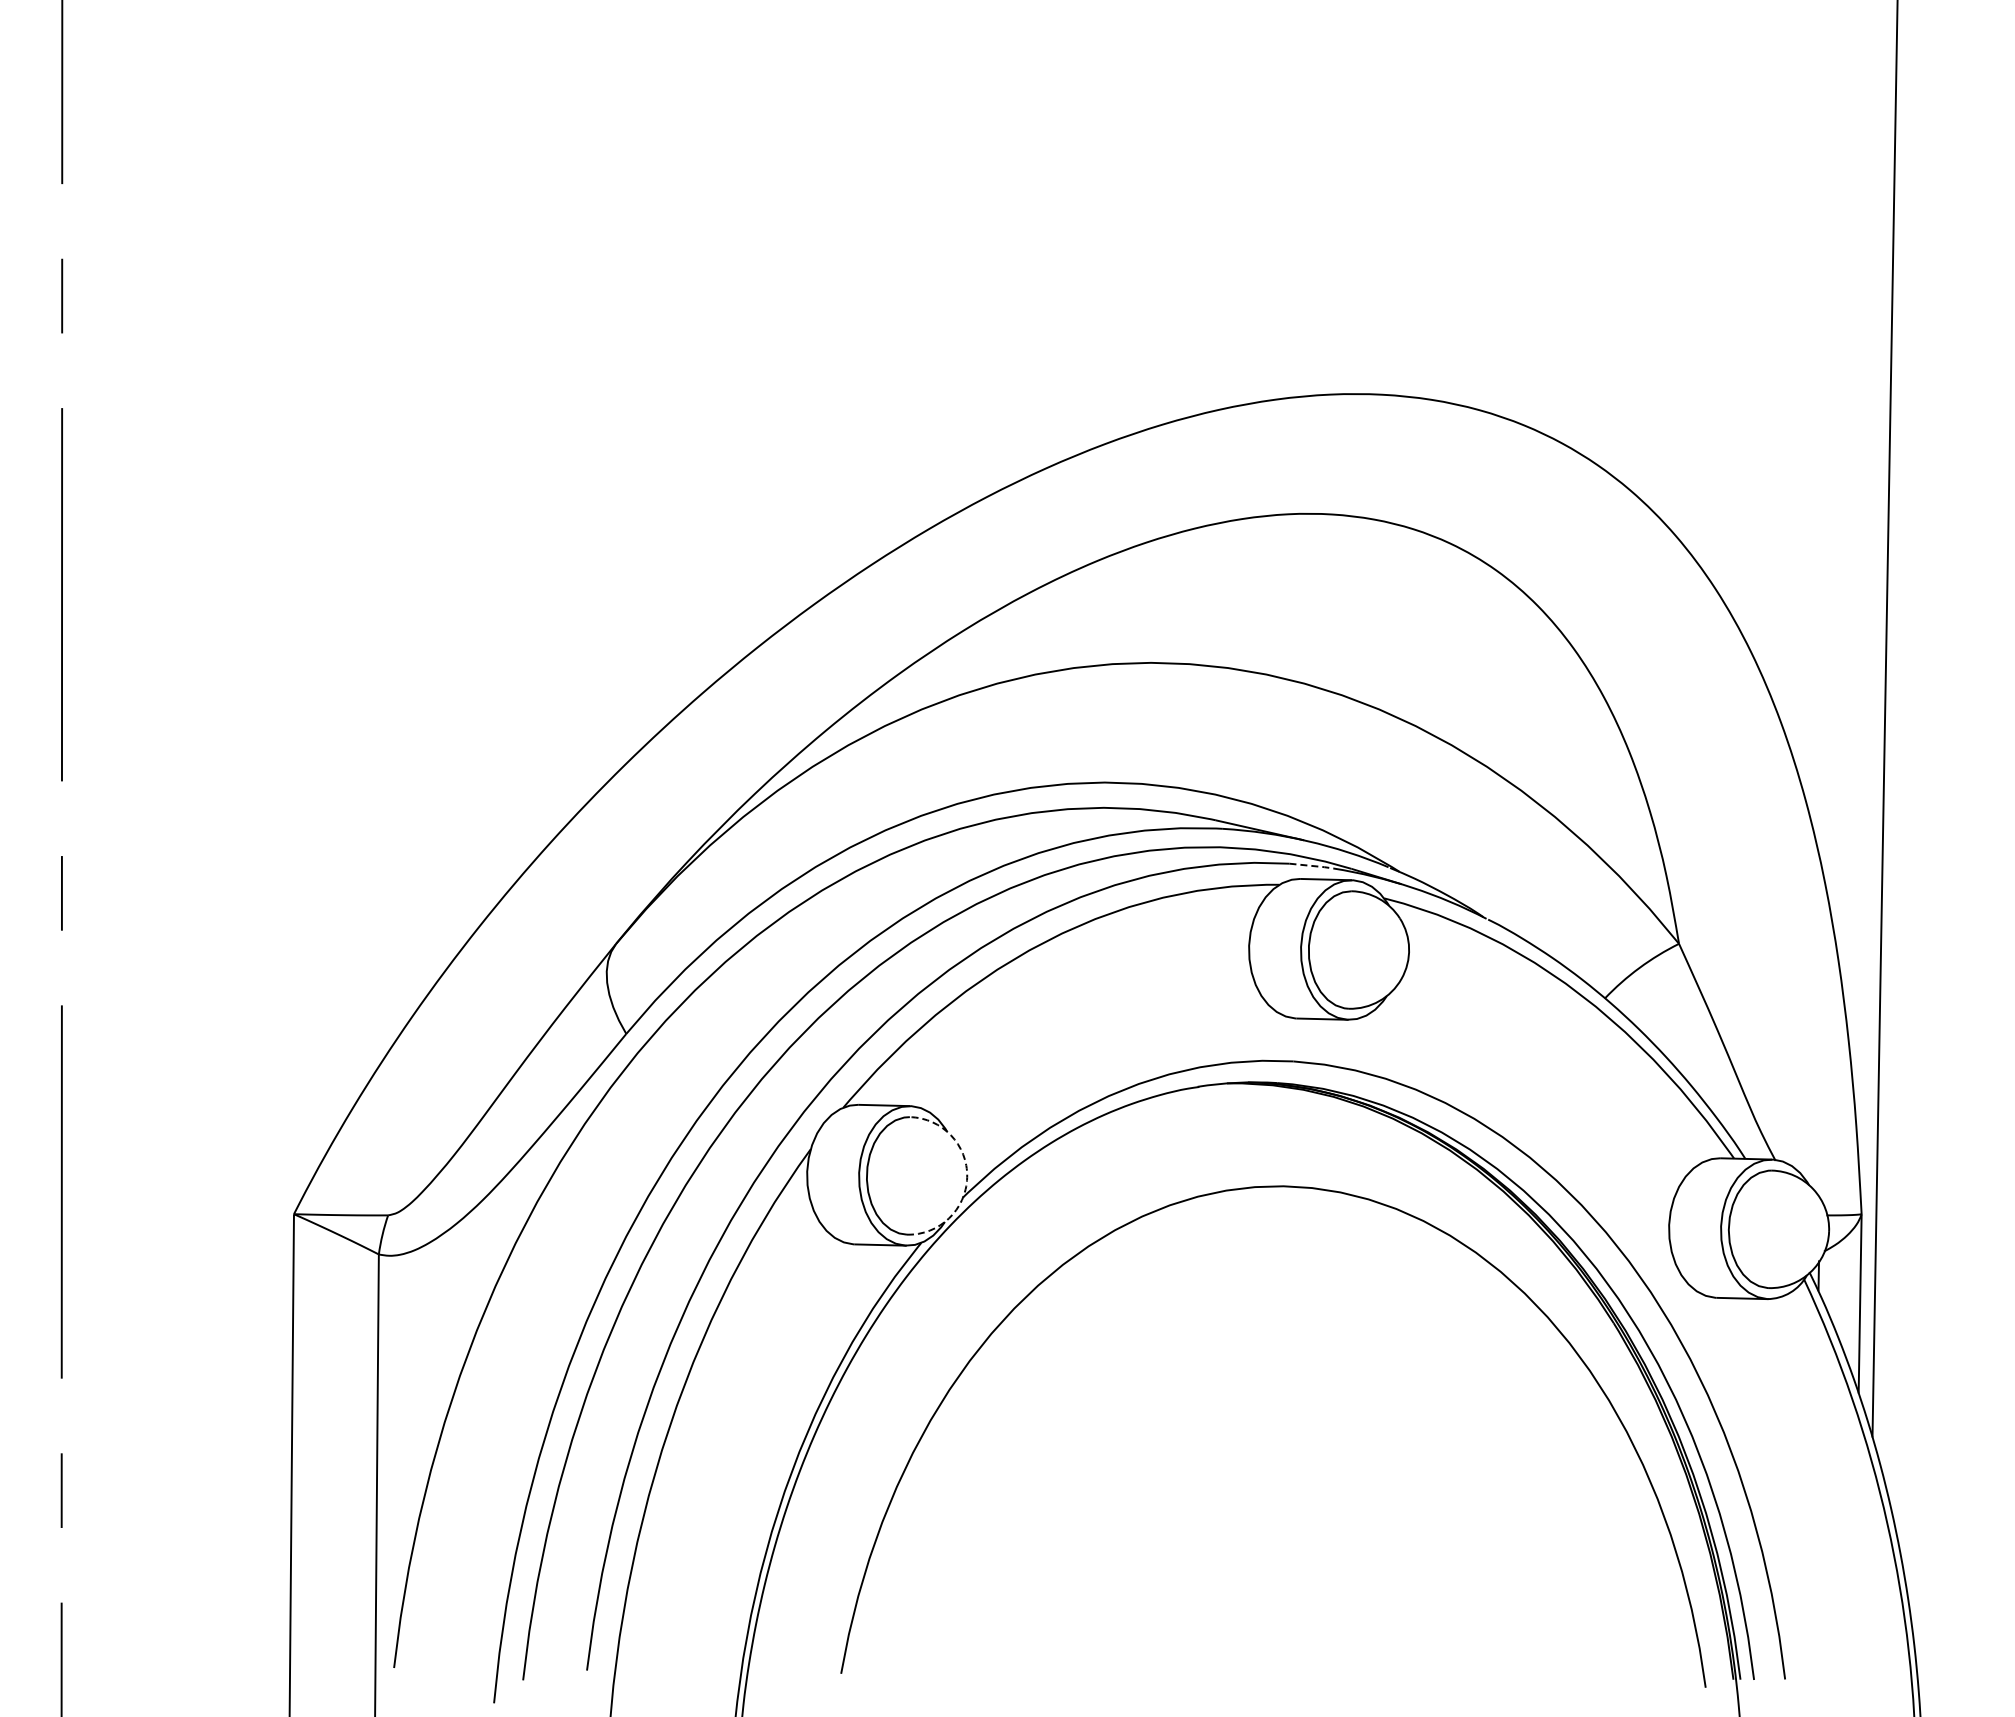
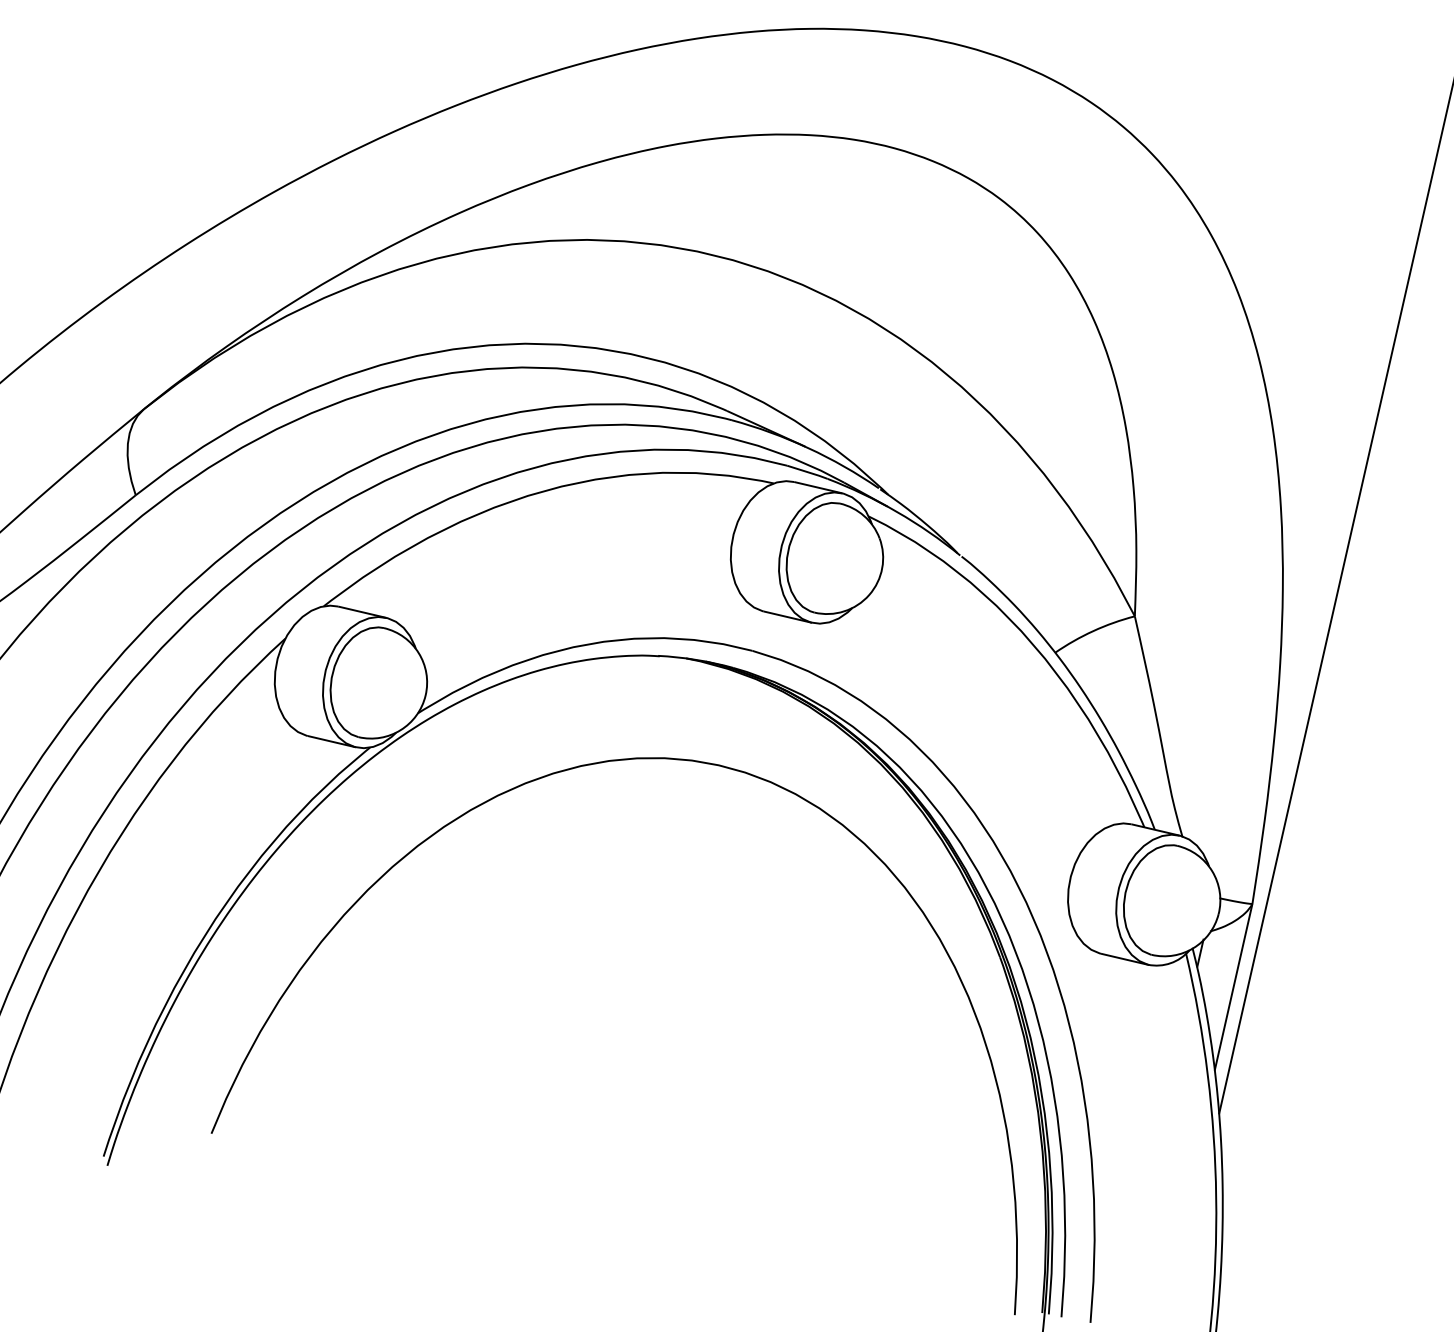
line: (1312, 866) -> (808, 472), dashed -> solid
arc: (967, 1177) -> (425, 695), dashed -> solid

